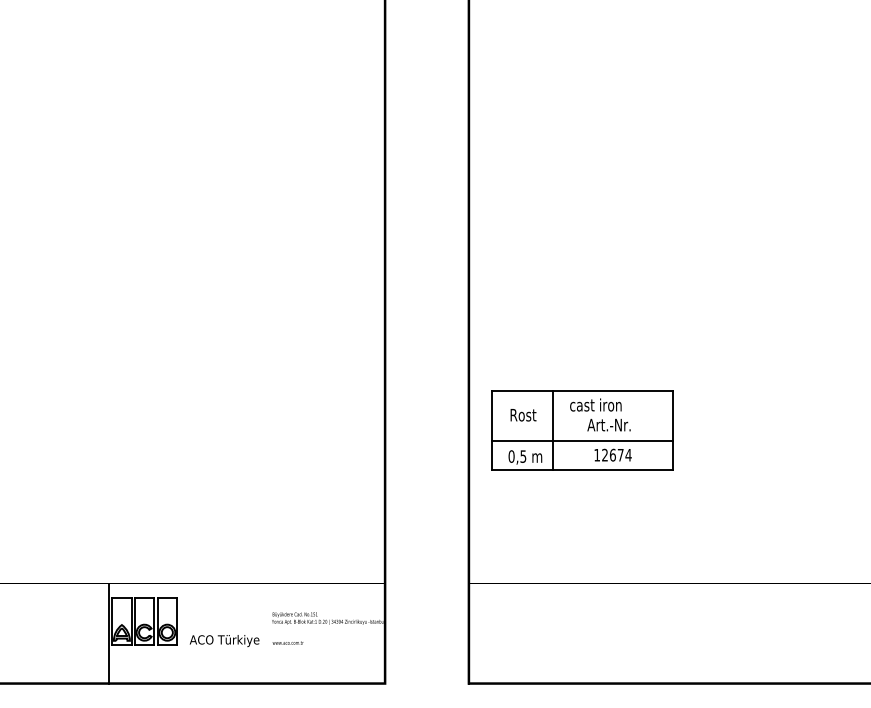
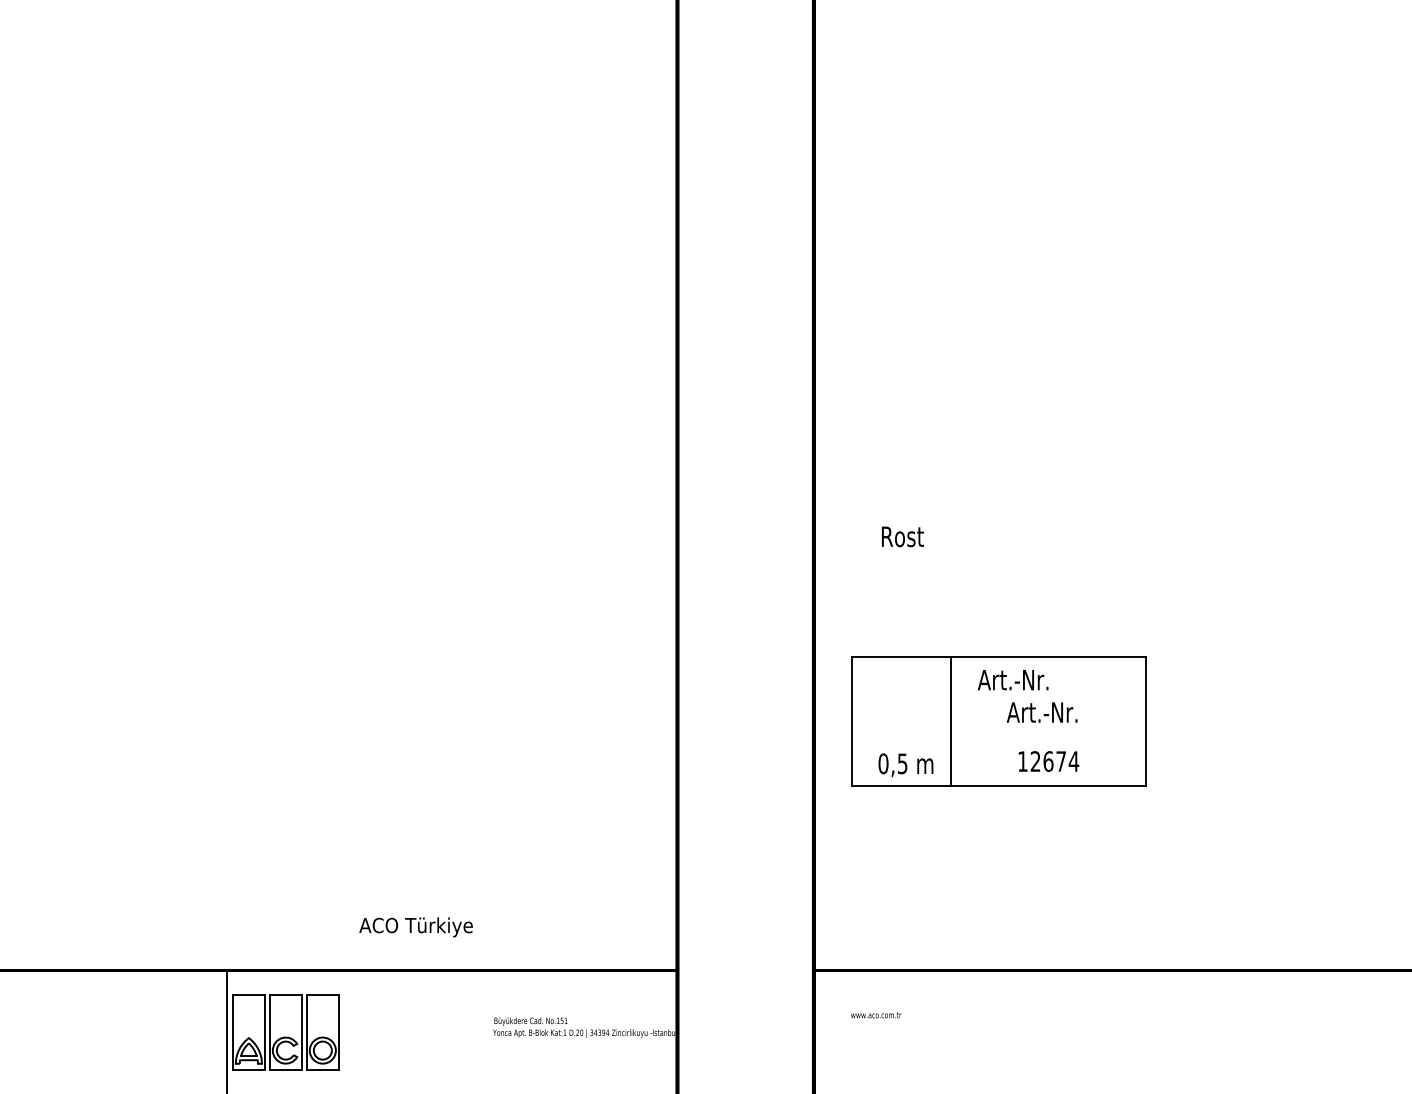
text: (595, 404) -> (1020, 678), cast iron -> Art.-Nr.
text: (523, 415) -> (902, 537), moved
line: (582, 441) -> (998, 739), removed
text: (224, 640) -> (415, 926), moved
text: (287, 642) -> (875, 1014), moved

